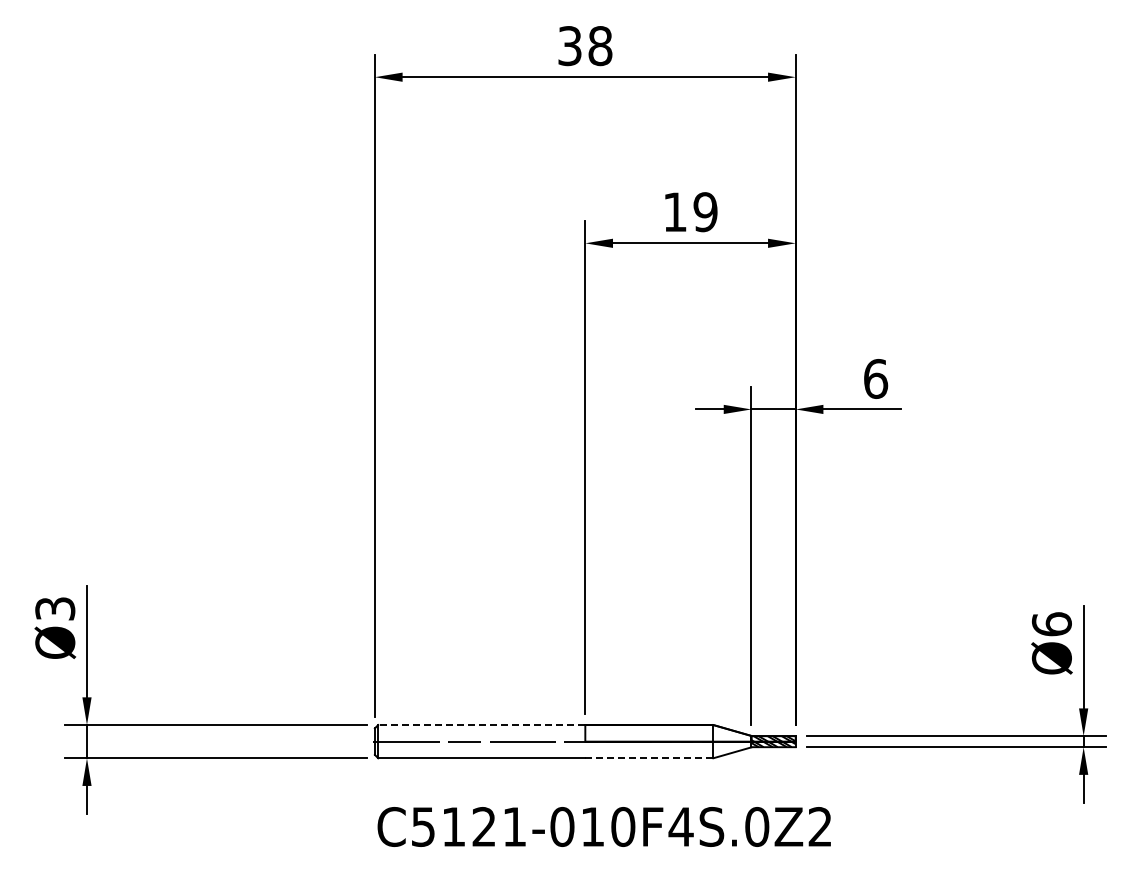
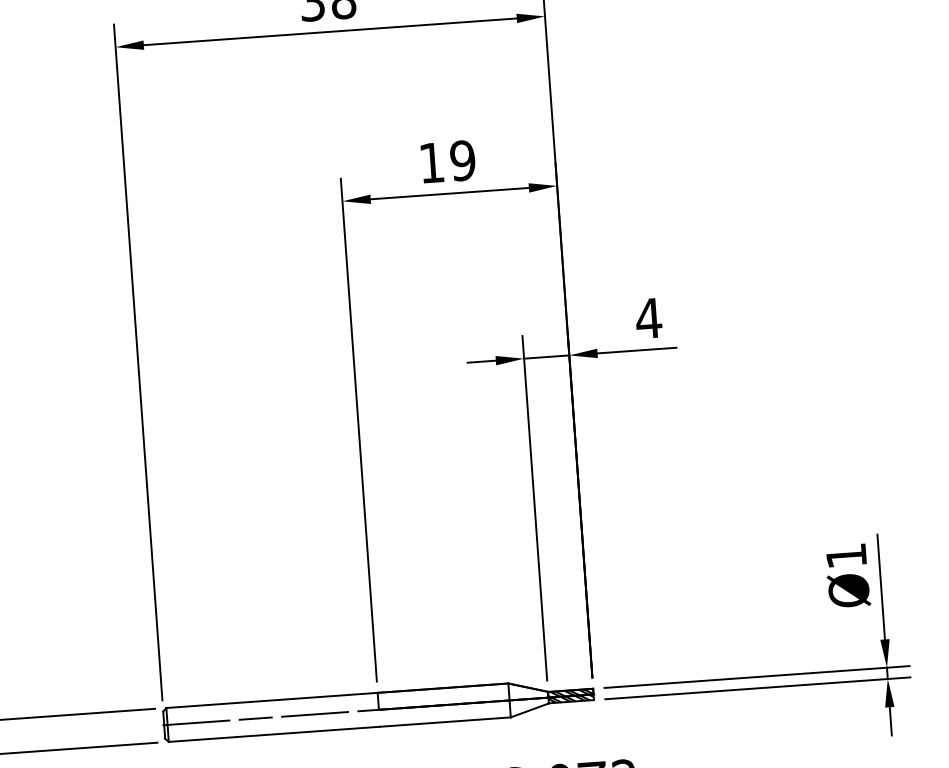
text: (875, 378) -> (648, 318), 6 -> 4
text: (1051, 624) -> (846, 556), Ø6 -> Ø1
line: (481, 725) -> (271, 700), dashed -> solid
line: (649, 758) -> (445, 722), dashed -> solid

